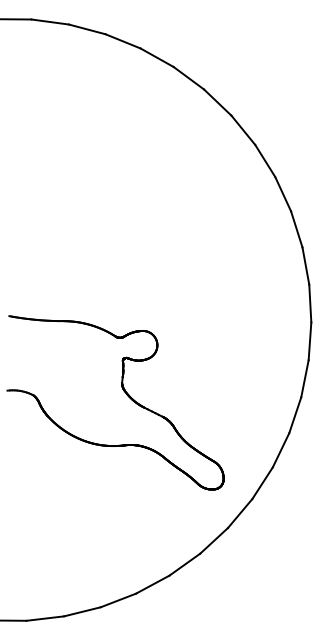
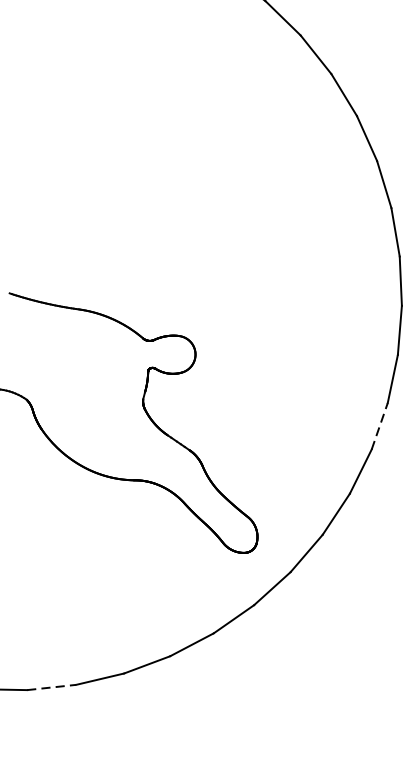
line: (304, 378) -> (379, 425), solid -> dashed
line: (82, 611) -> (51, 687), solid -> dashed

